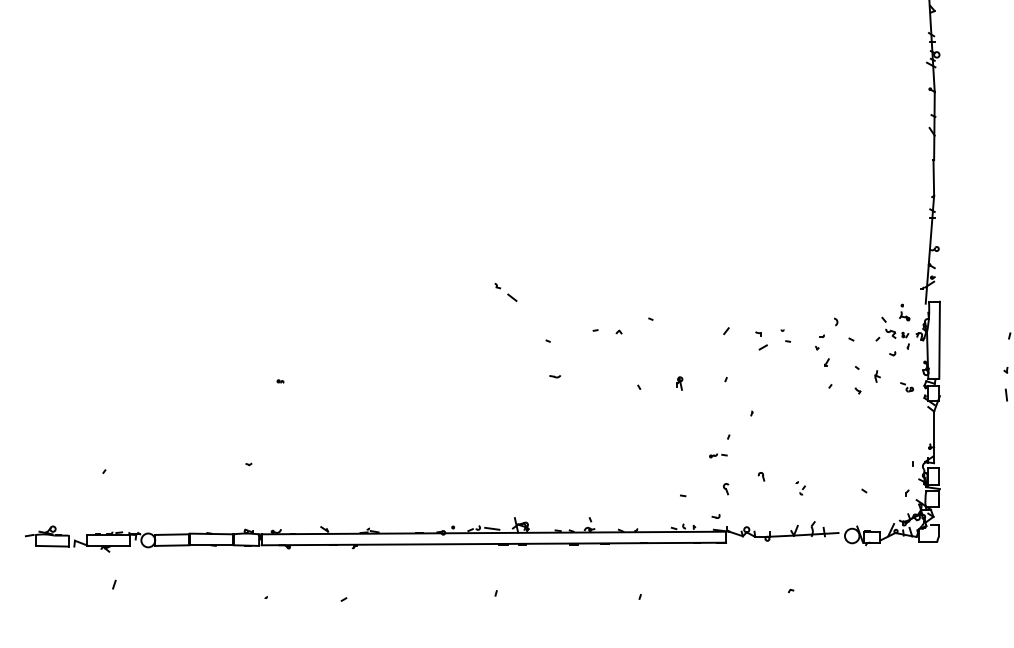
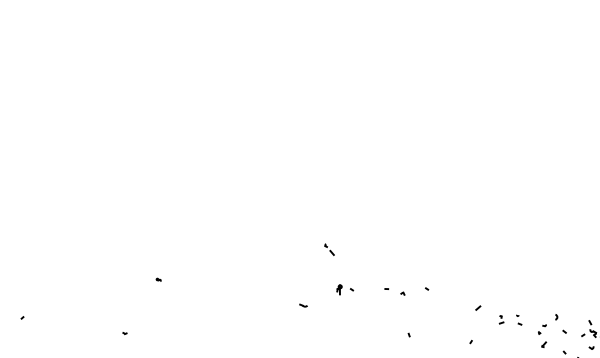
part: (506, 292) -> (329, 249), size x0.71
part: (761, 340) -> (501, 319), size x0.62
part: (554, 376) -> (303, 305), moved
part: (679, 383) -> (339, 289), moved

